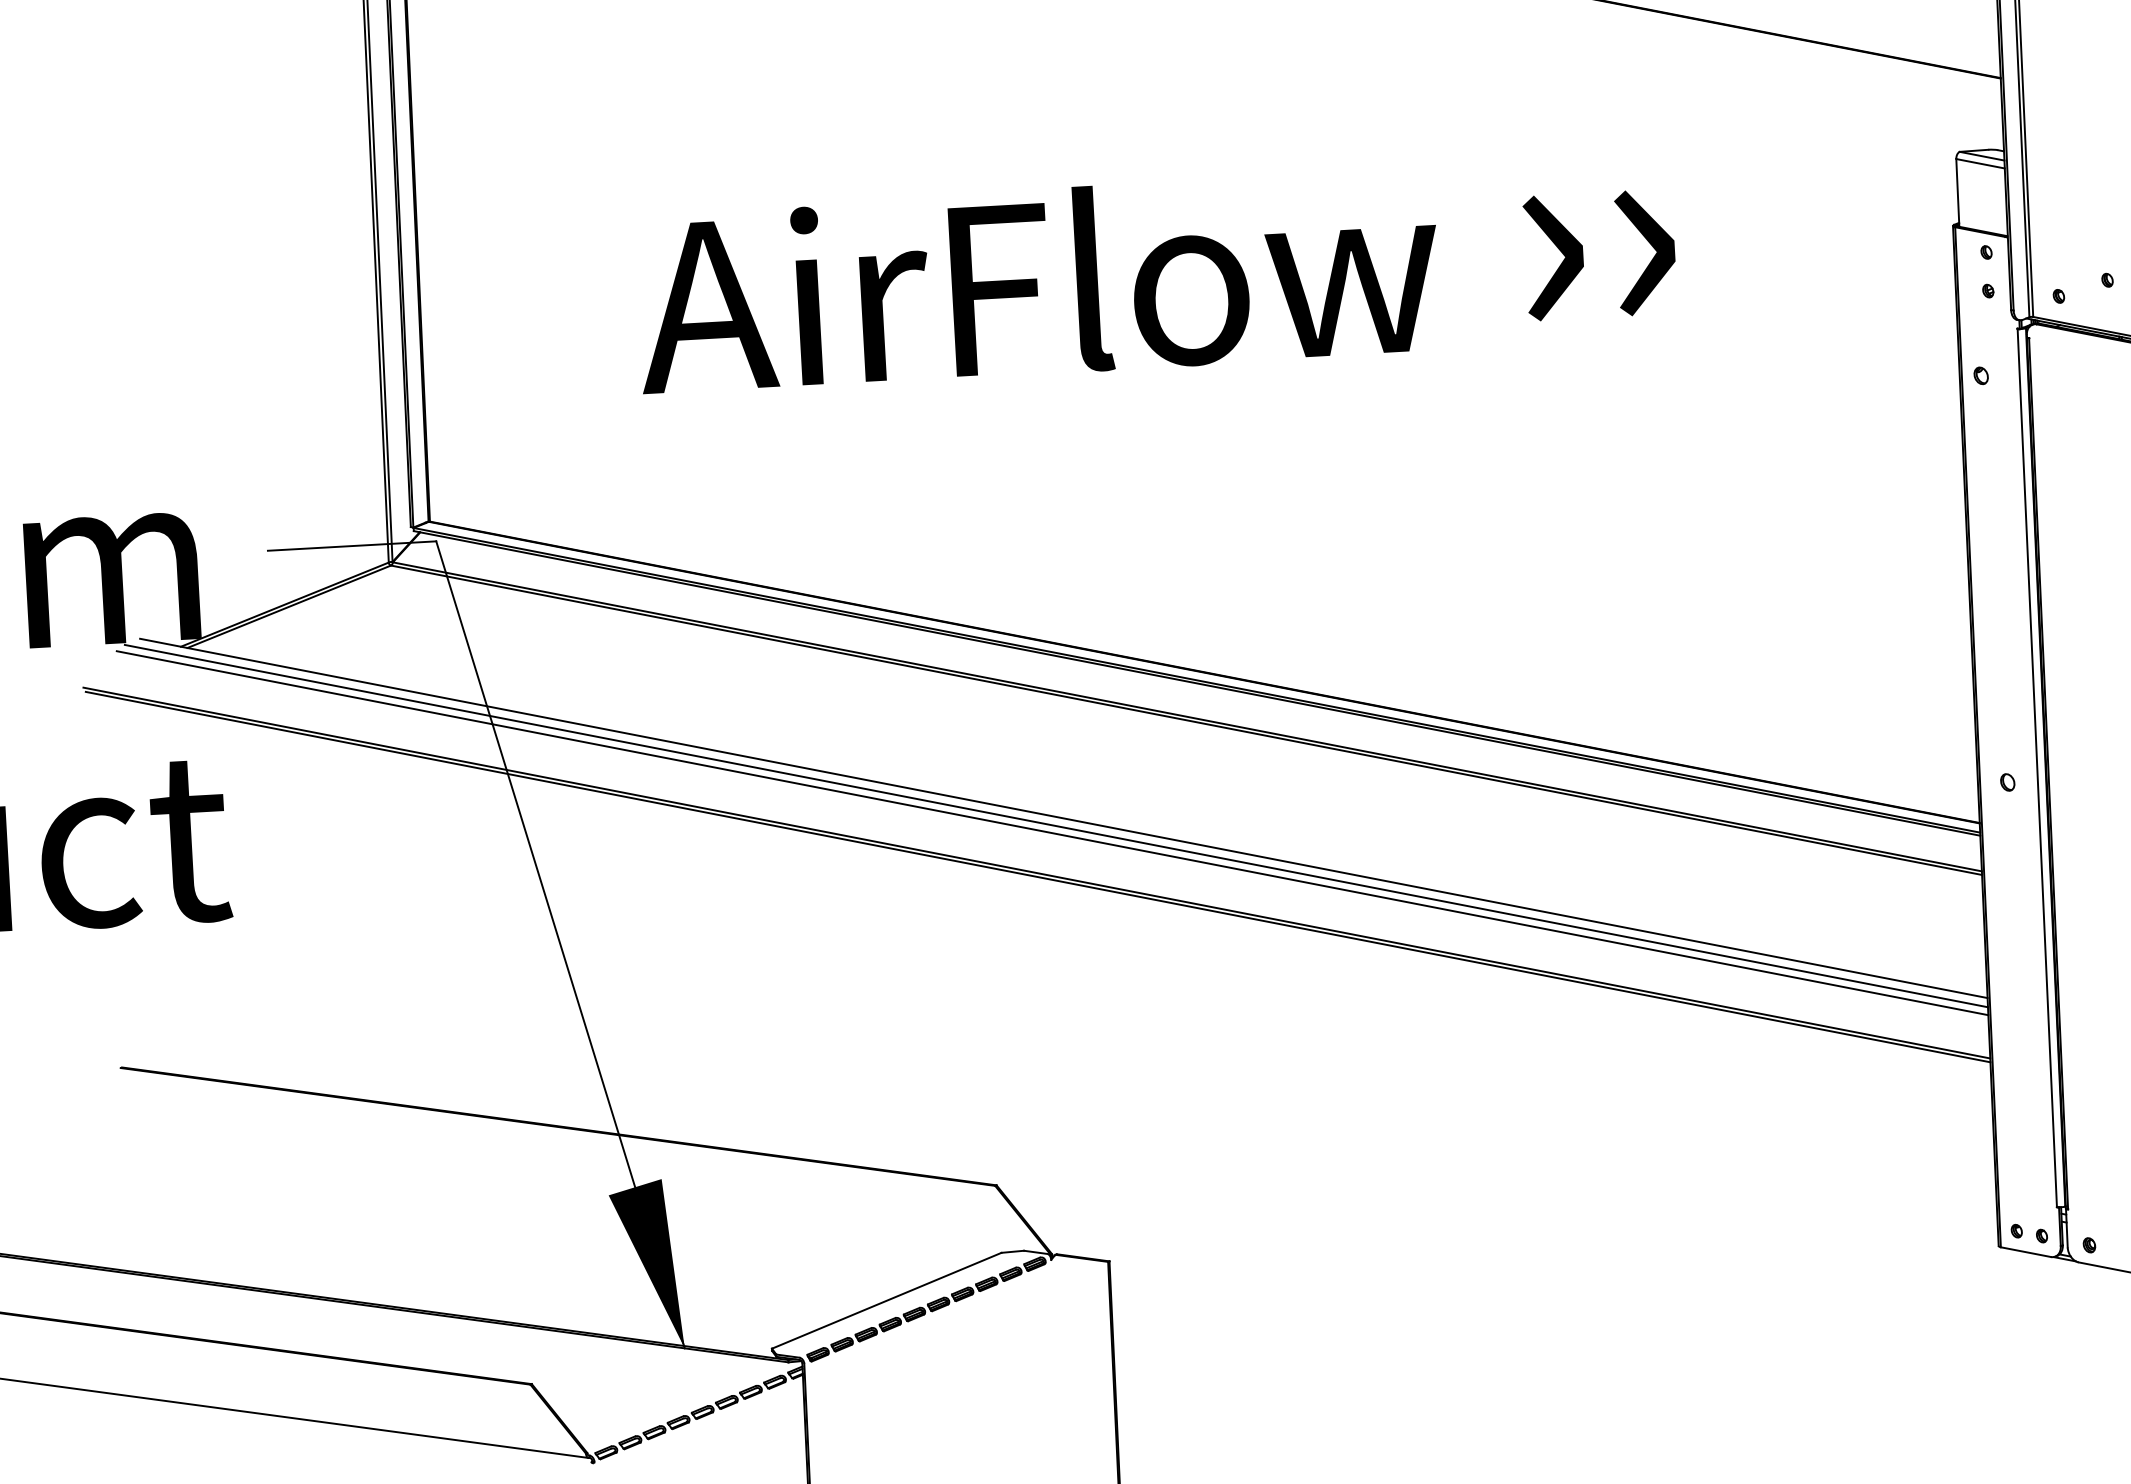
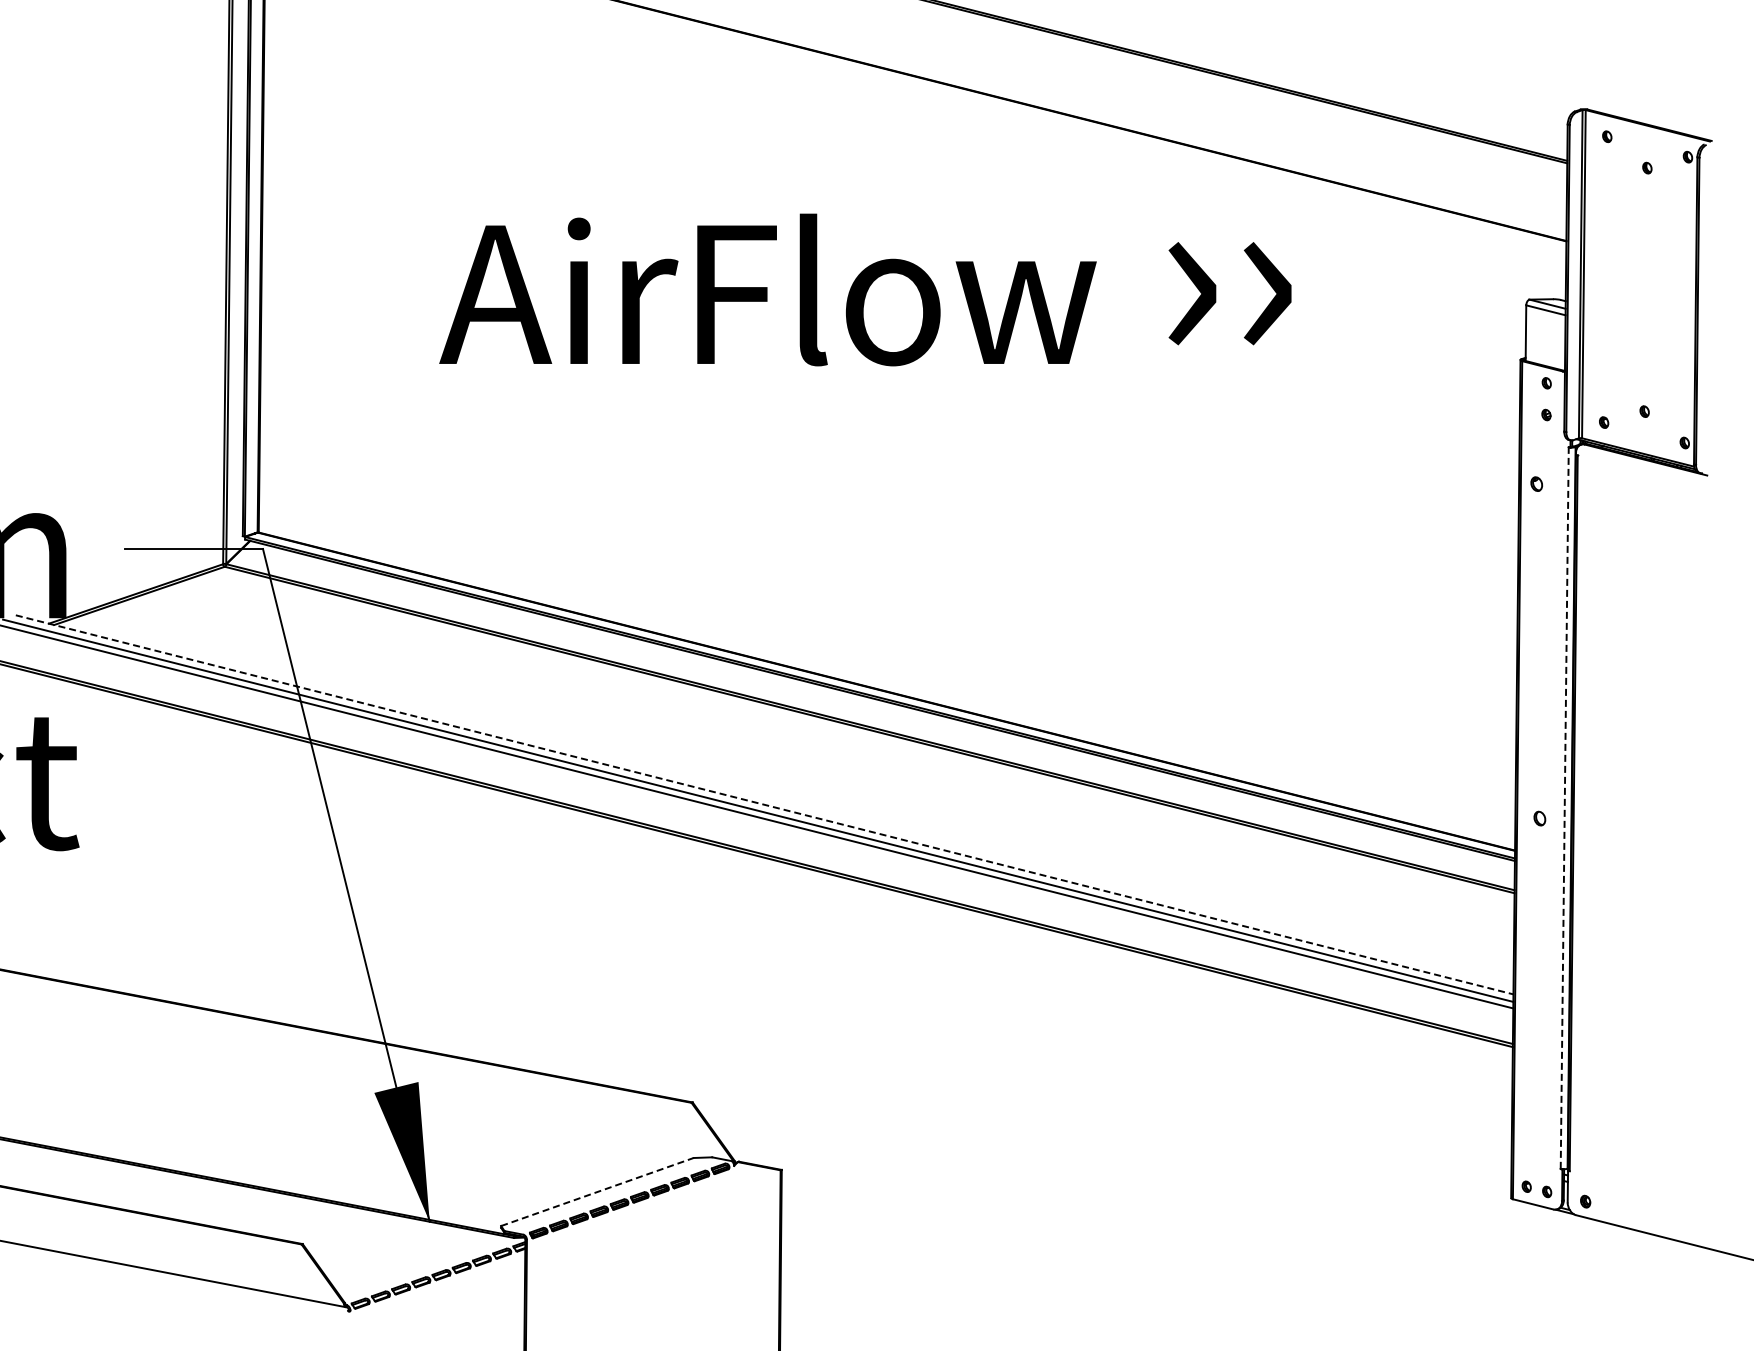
text: (1156, 274) -> (865, 289), moved
line: (2037, 768) -> (1564, 808), solid -> dashed
line: (1064, 817) -> (765, 804), solid -> dashed
line: (886, 1300) -> (597, 1191), solid -> dashed

